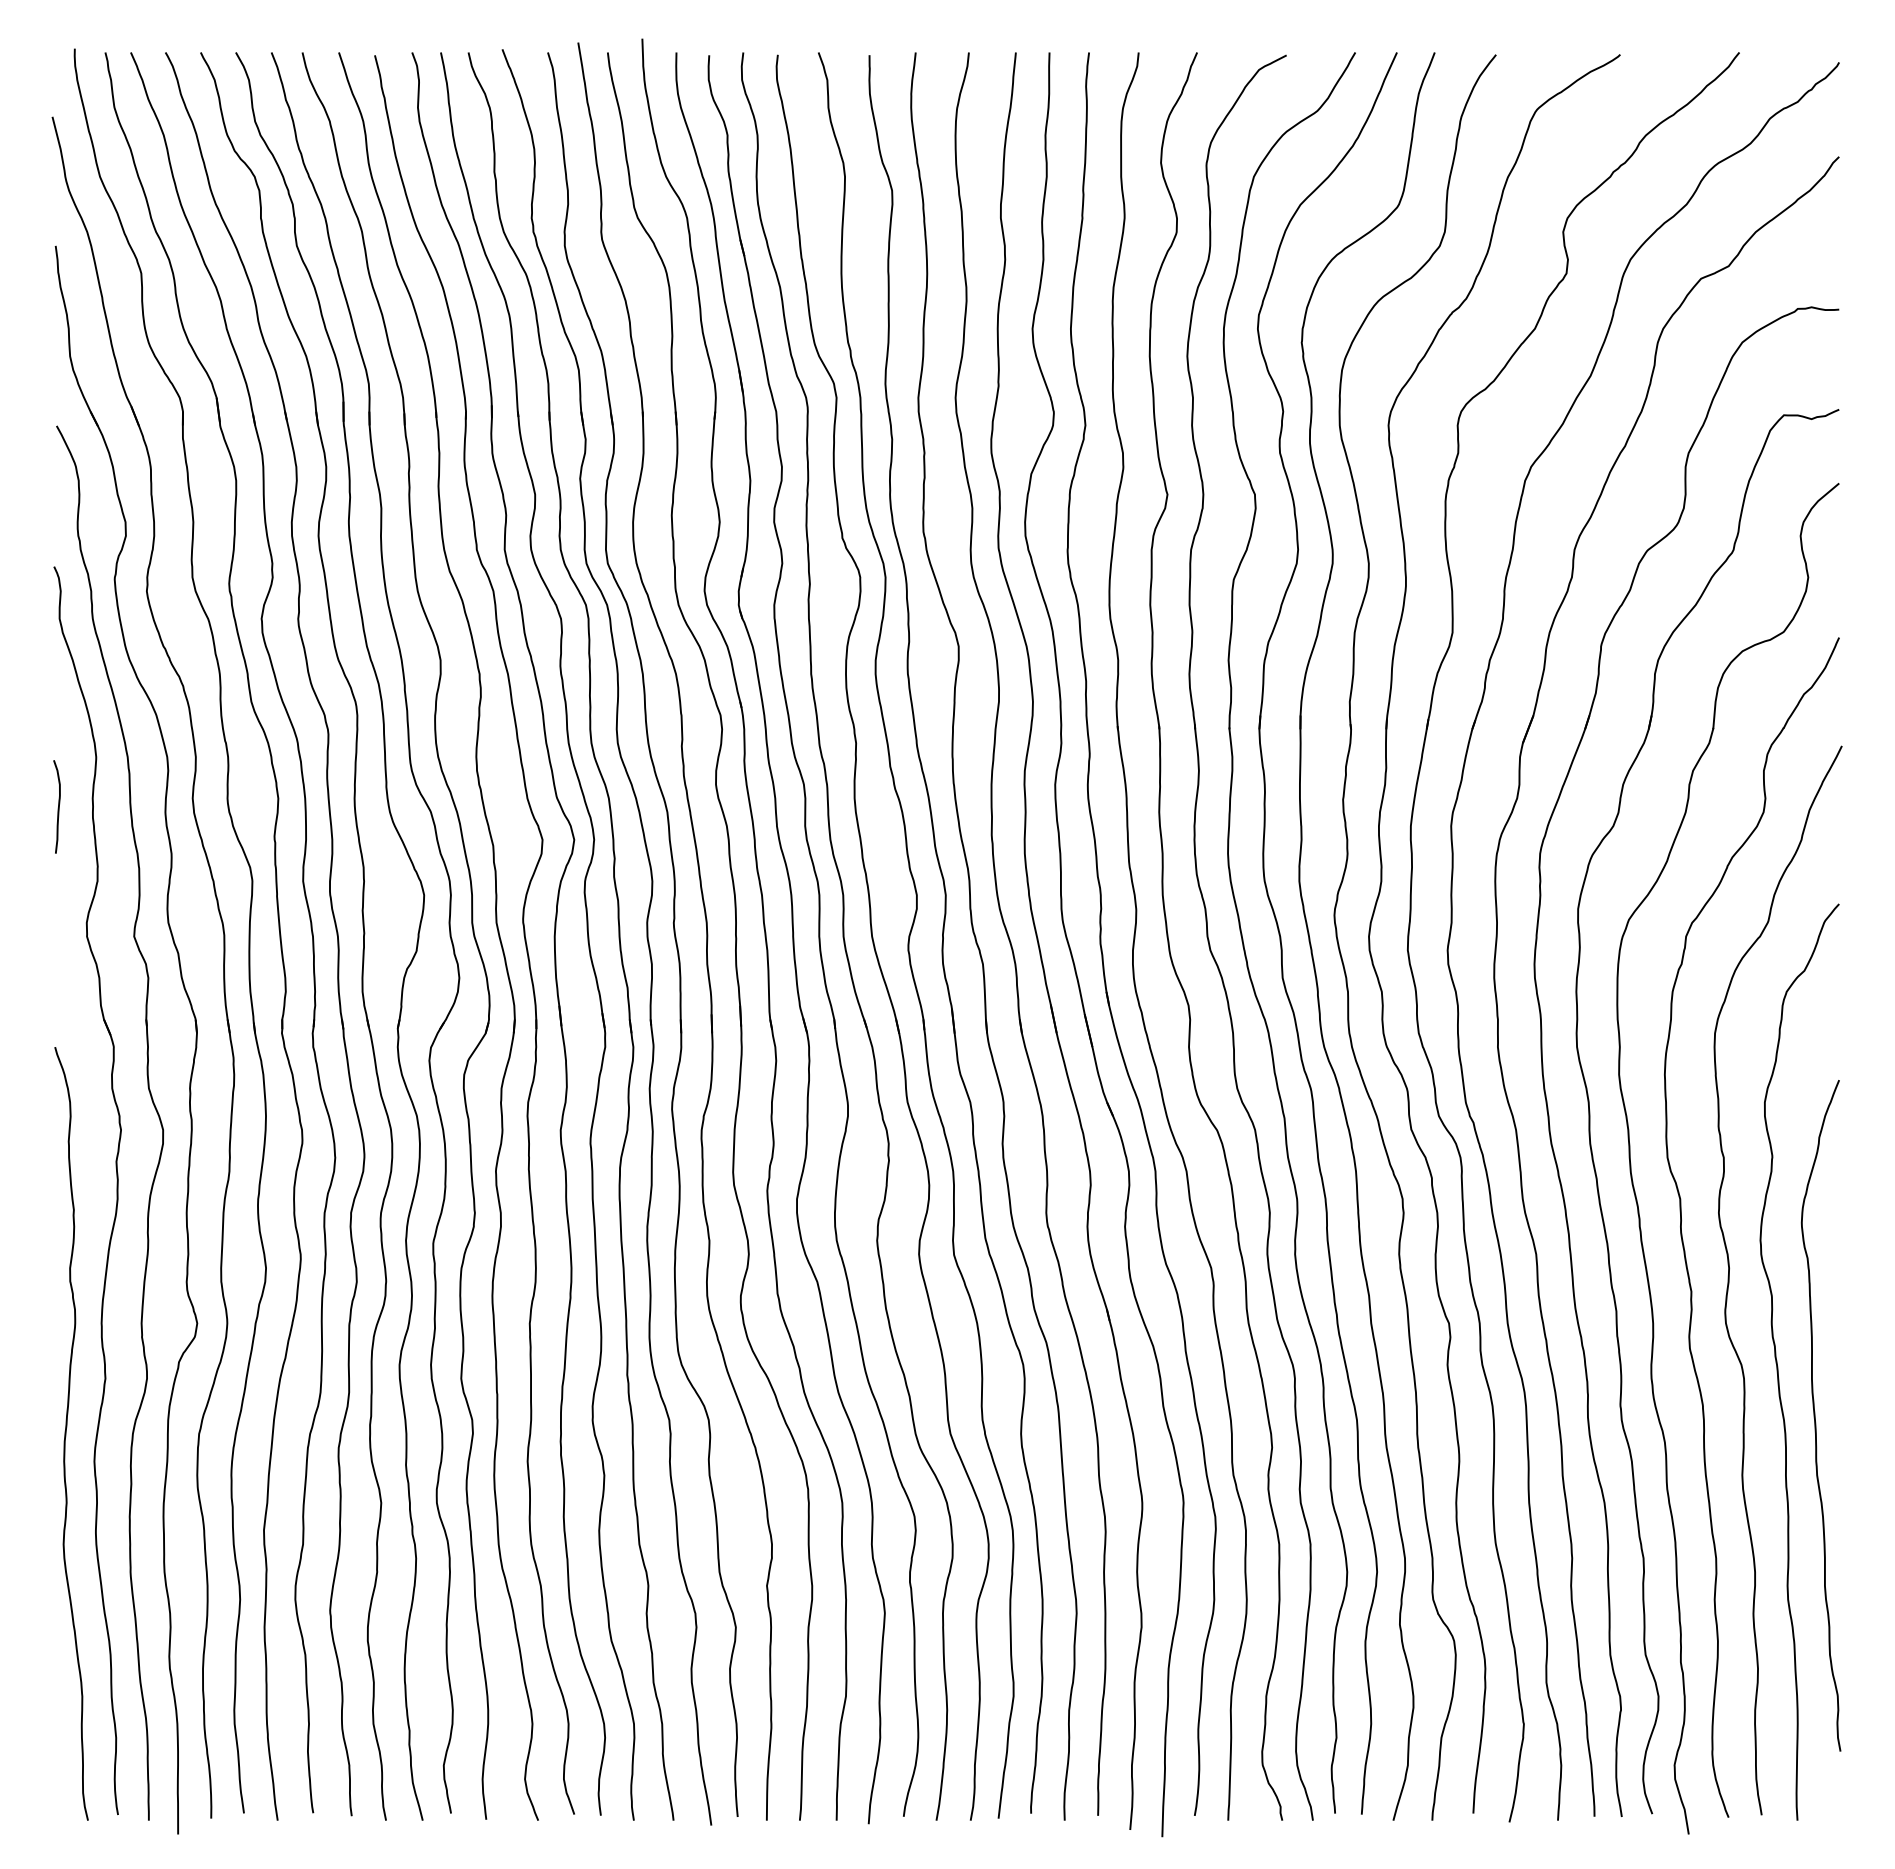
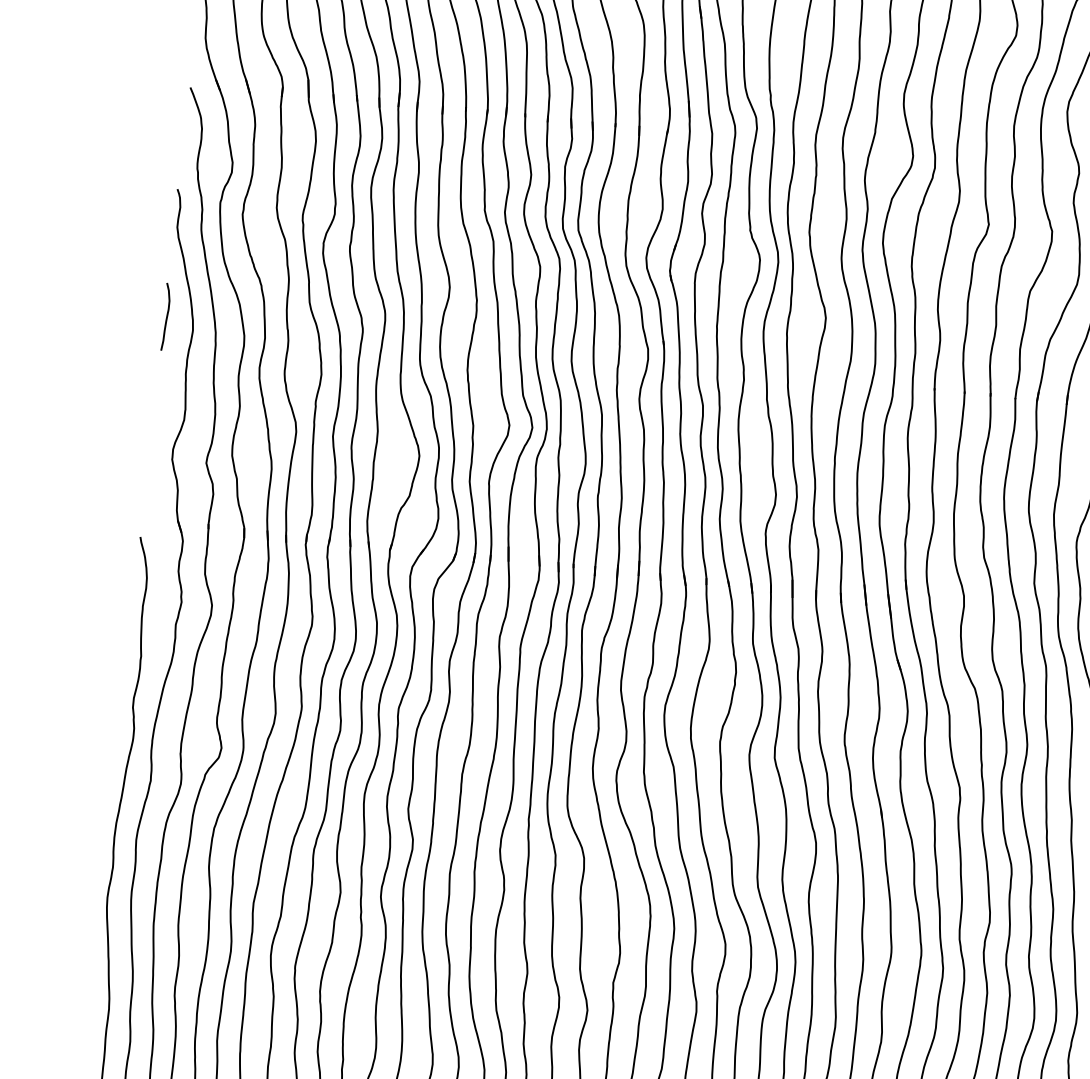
curve: (58, 806) -> (166, 316), moved

